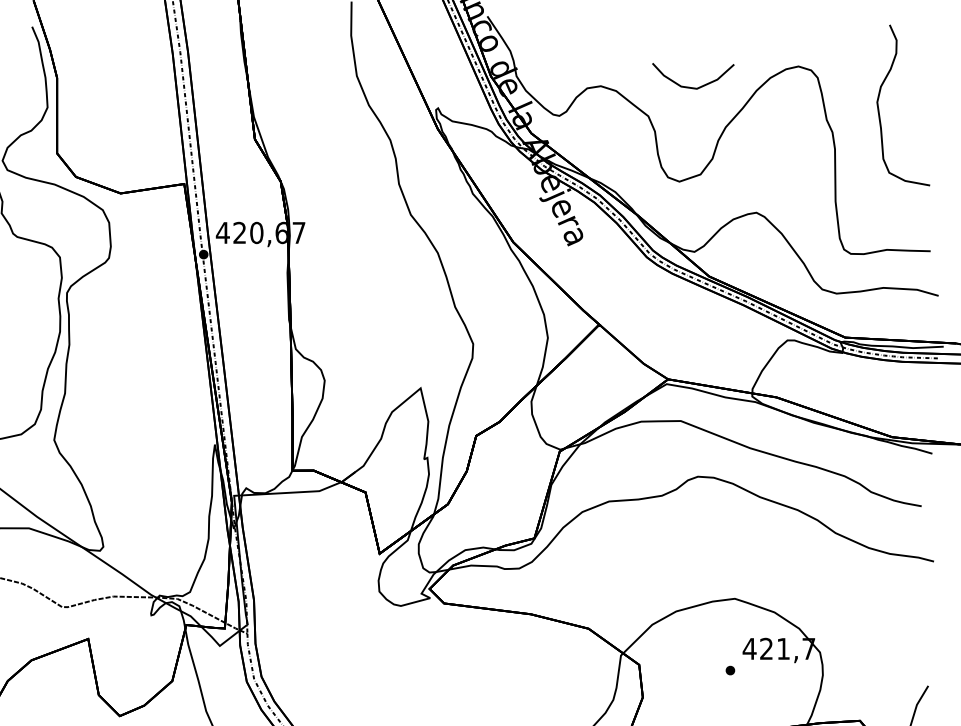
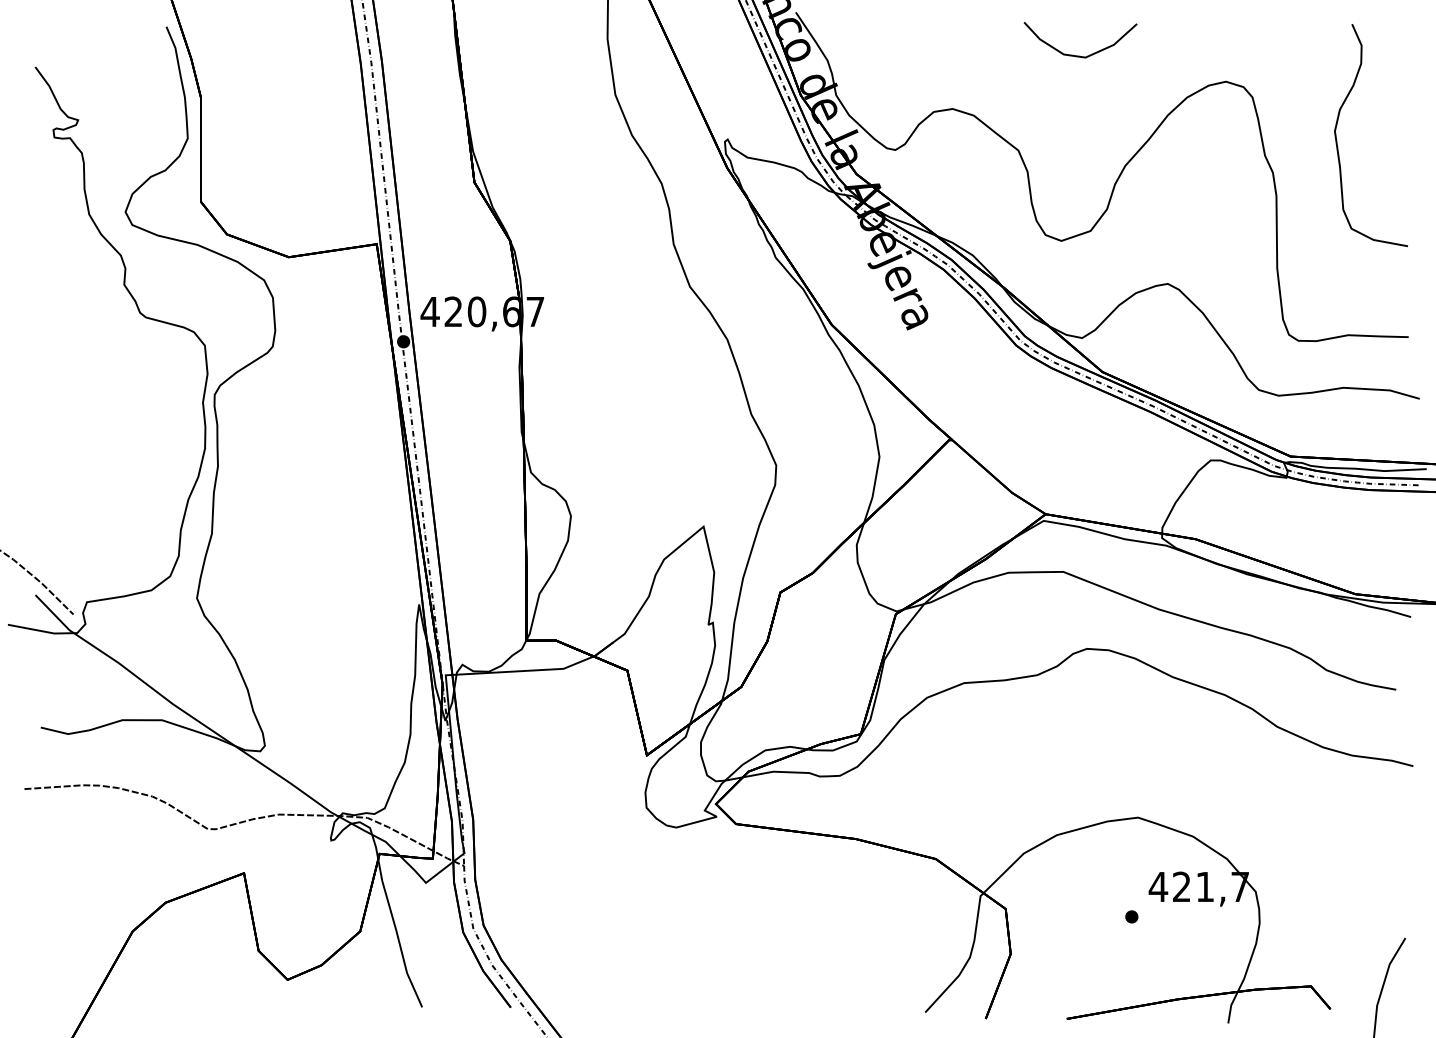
curve: (692, 87) -> (1079, 55), moved

